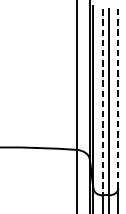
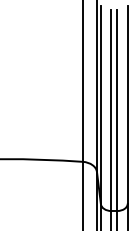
line: (118, 96) -> (127, 104), dashed -> solid
line: (103, 102) -> (111, 110), dashed -> solid

